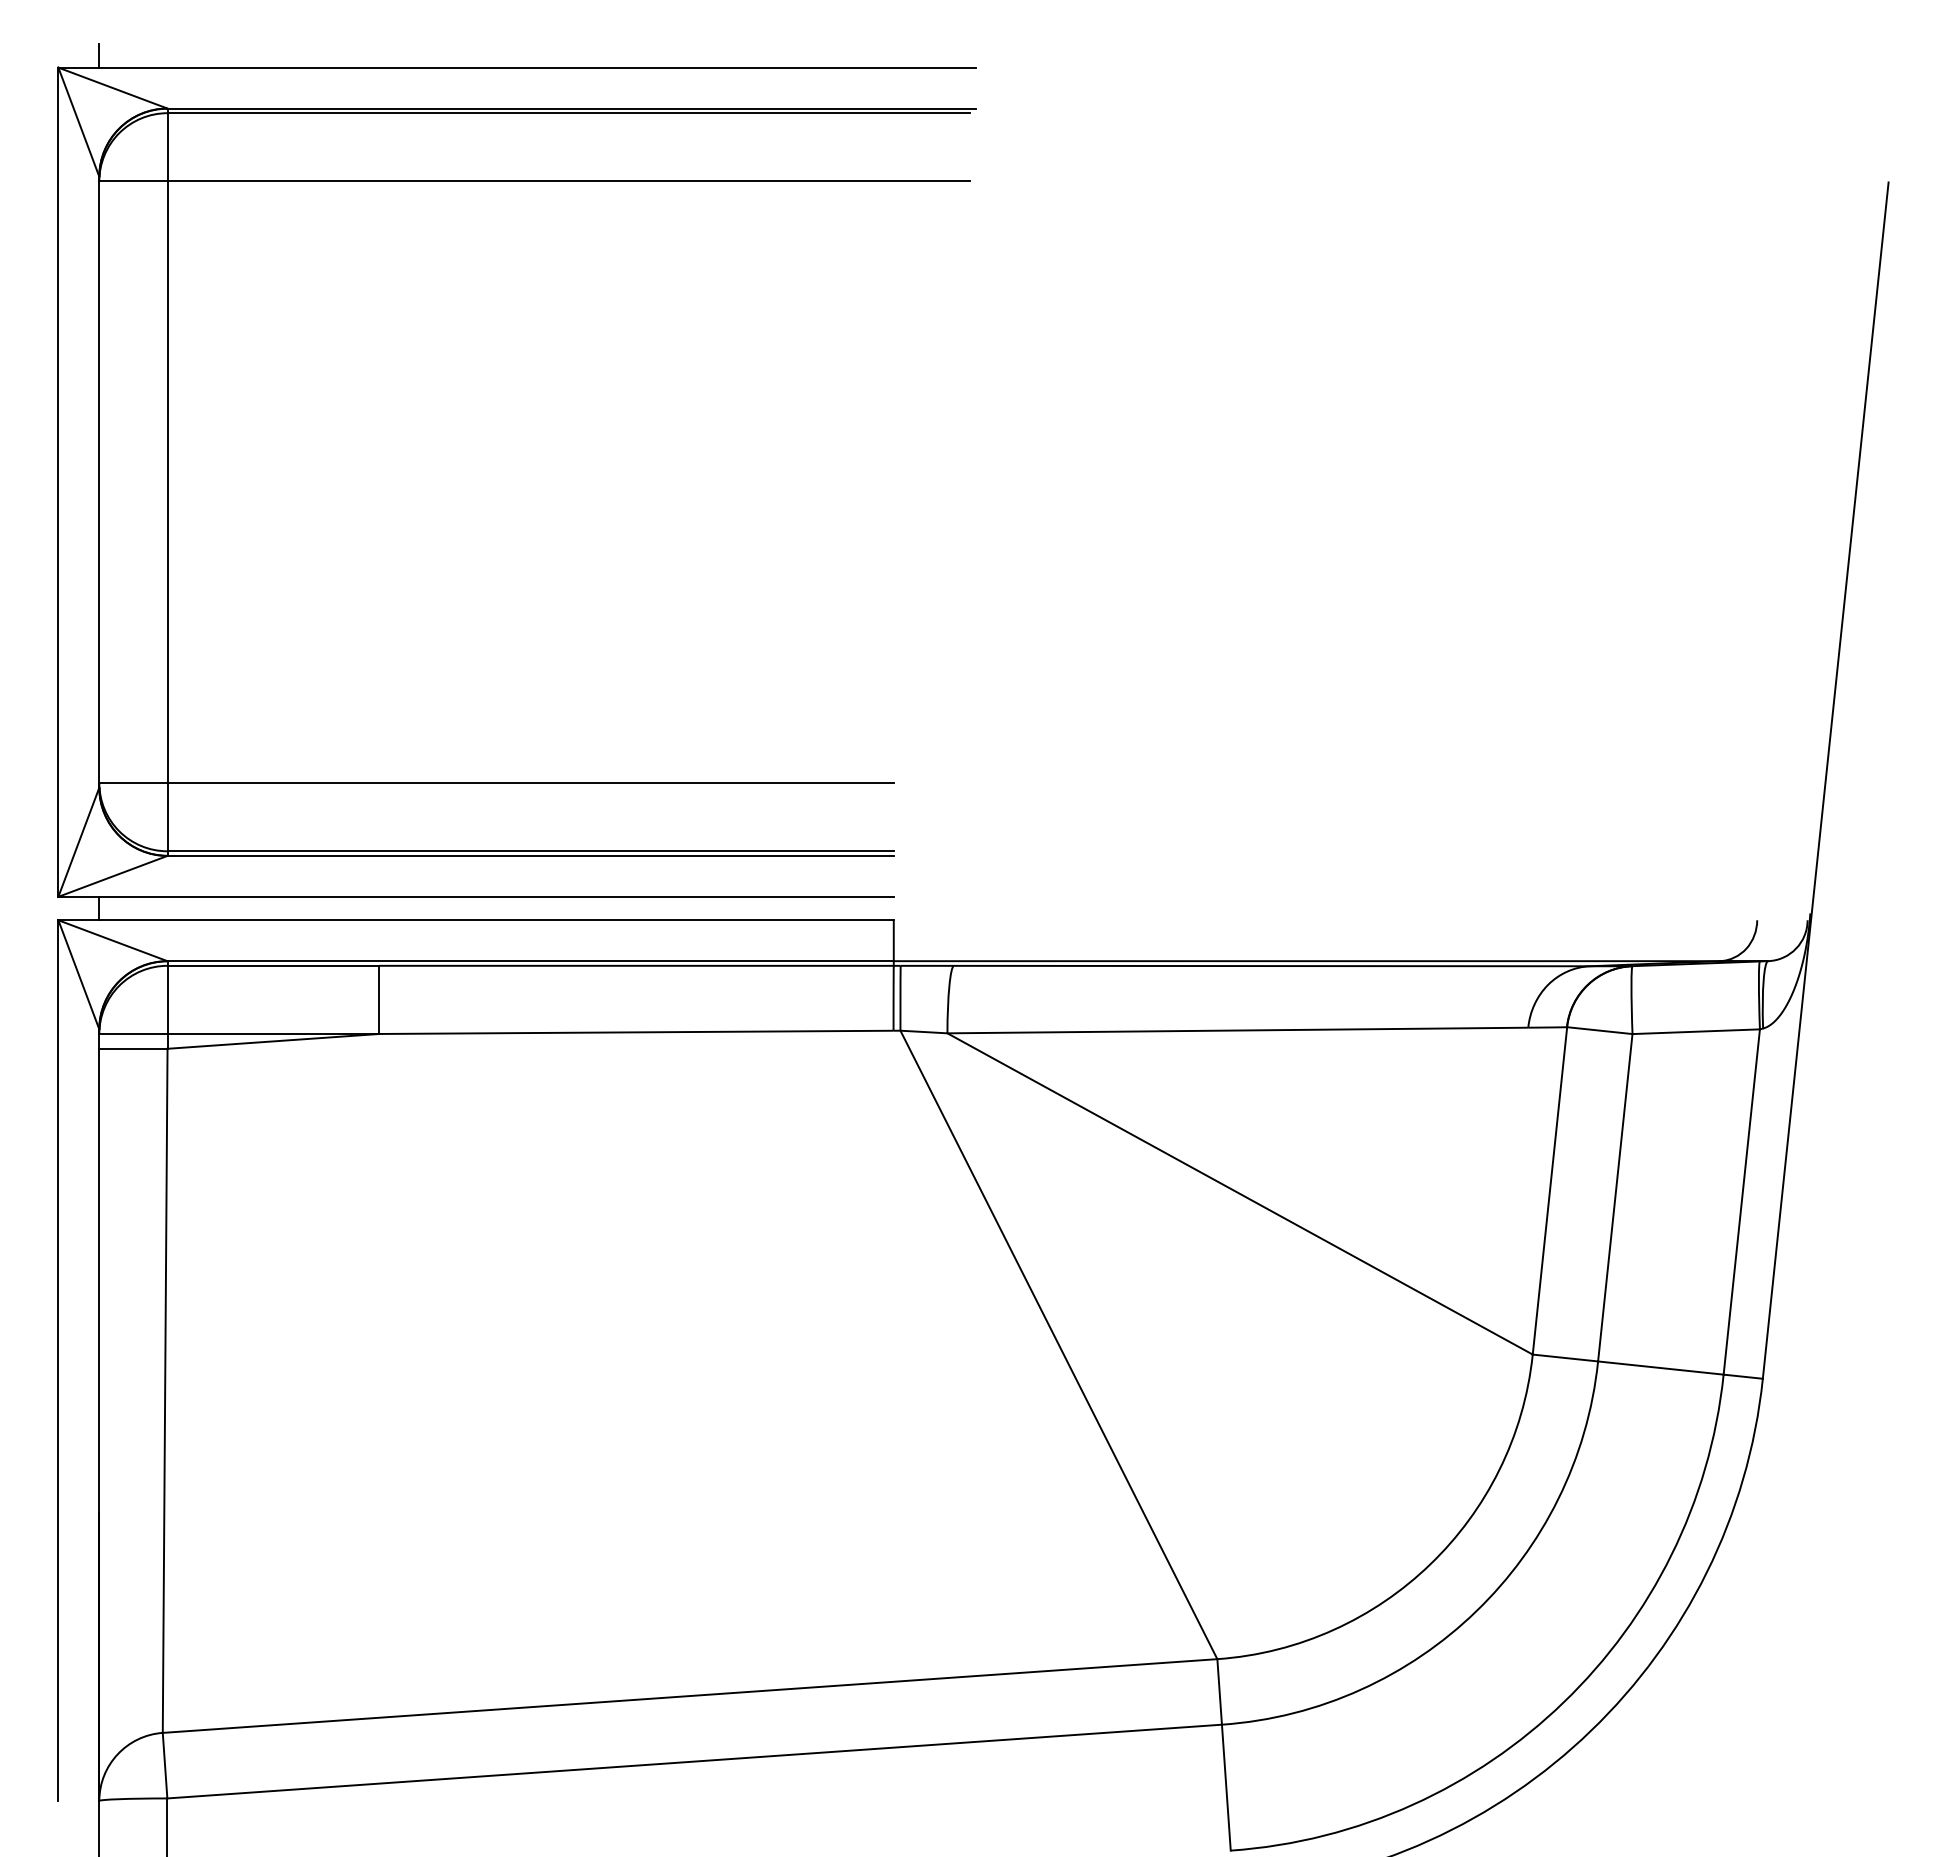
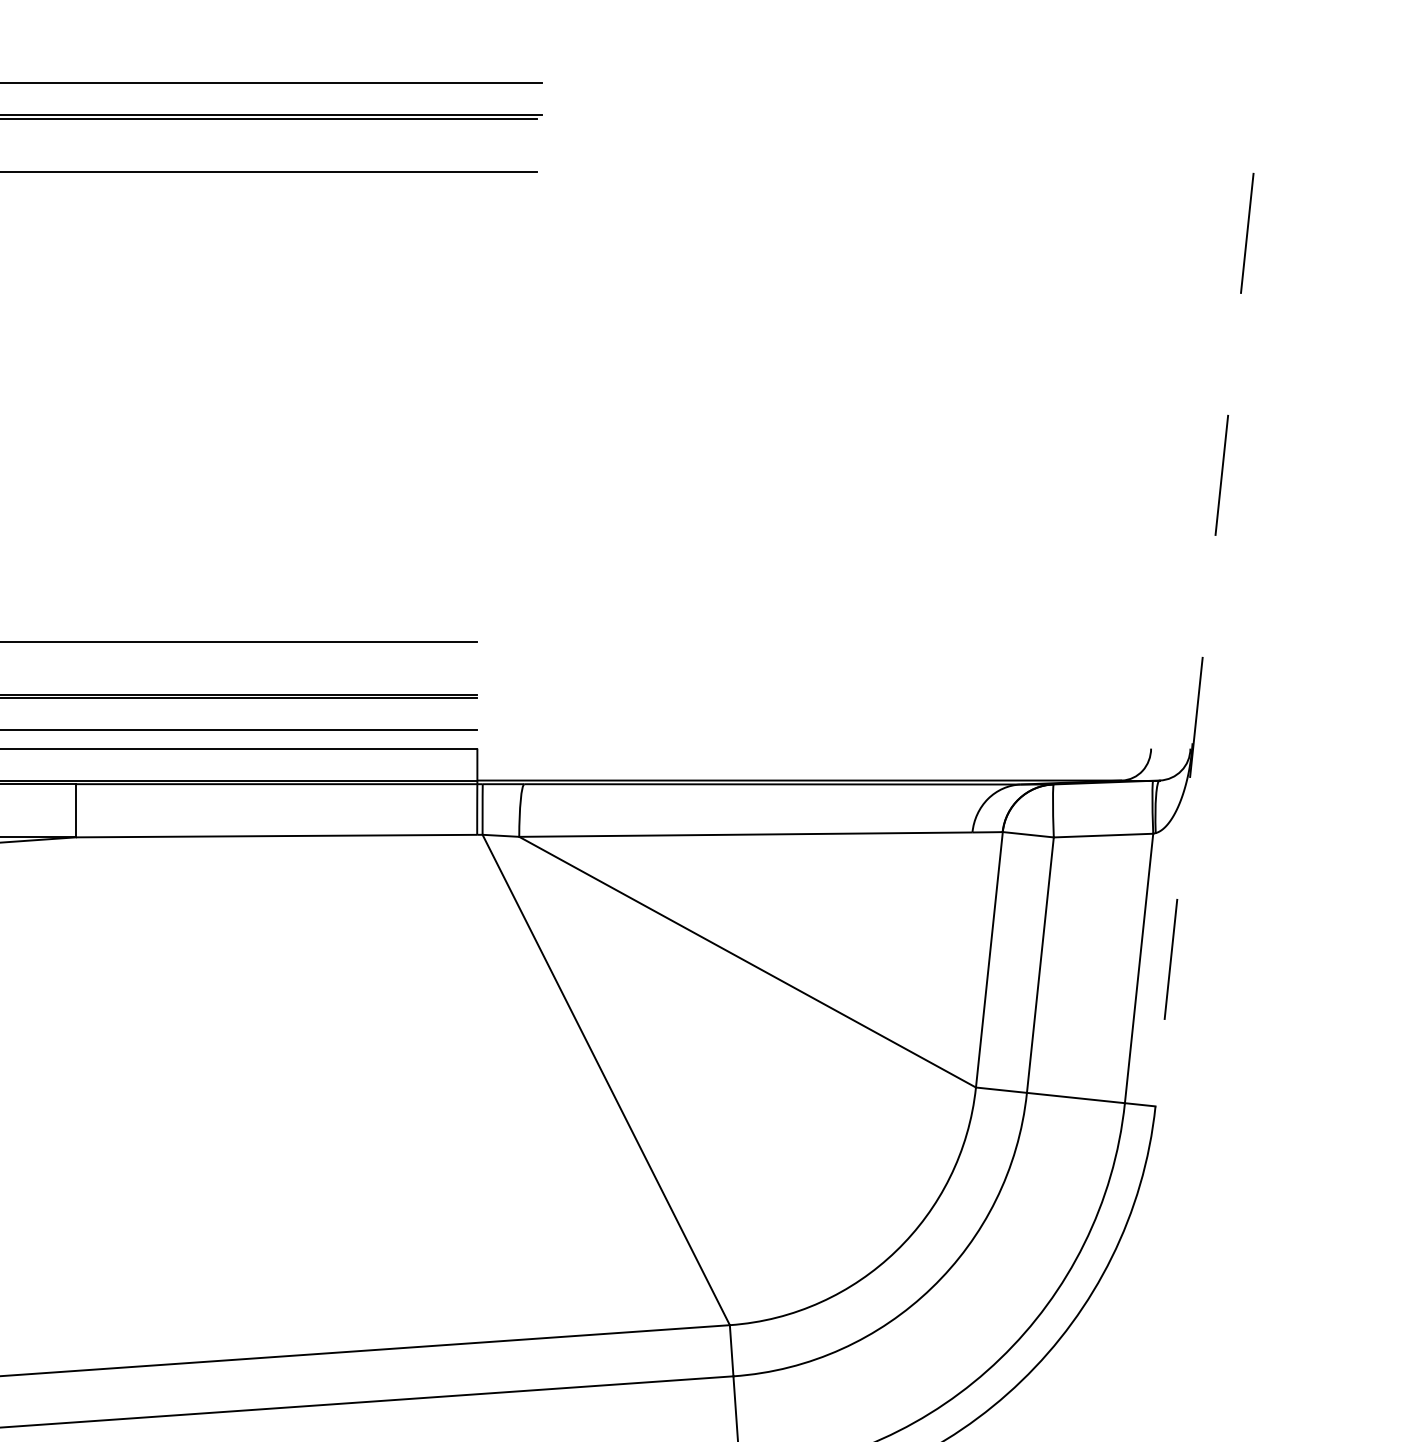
line: (1825, 781) -> (1204, 640), solid -> dashed

